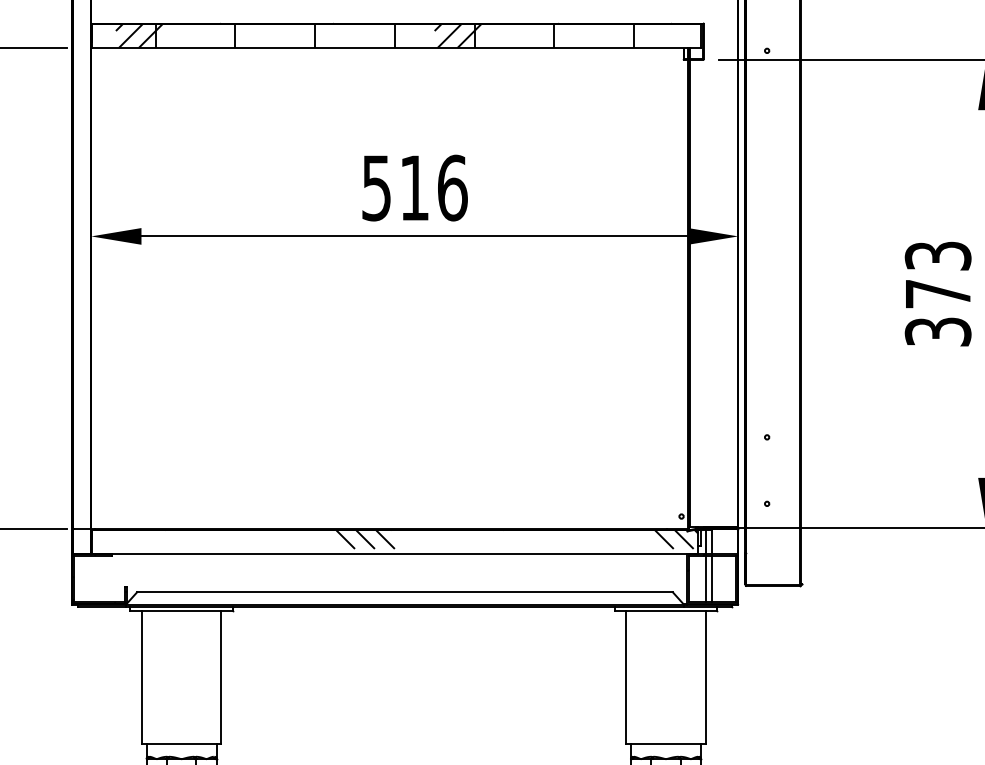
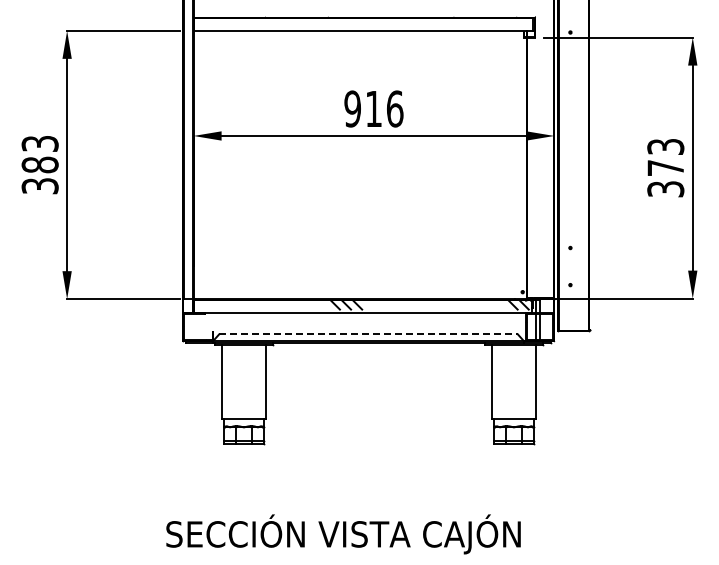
hatch: (374, 34) -> (351, 23), removed
text: (376, 187) -> (352, 108), 516 -> 916
line: (406, 592) -> (369, 334), solid -> dashed

